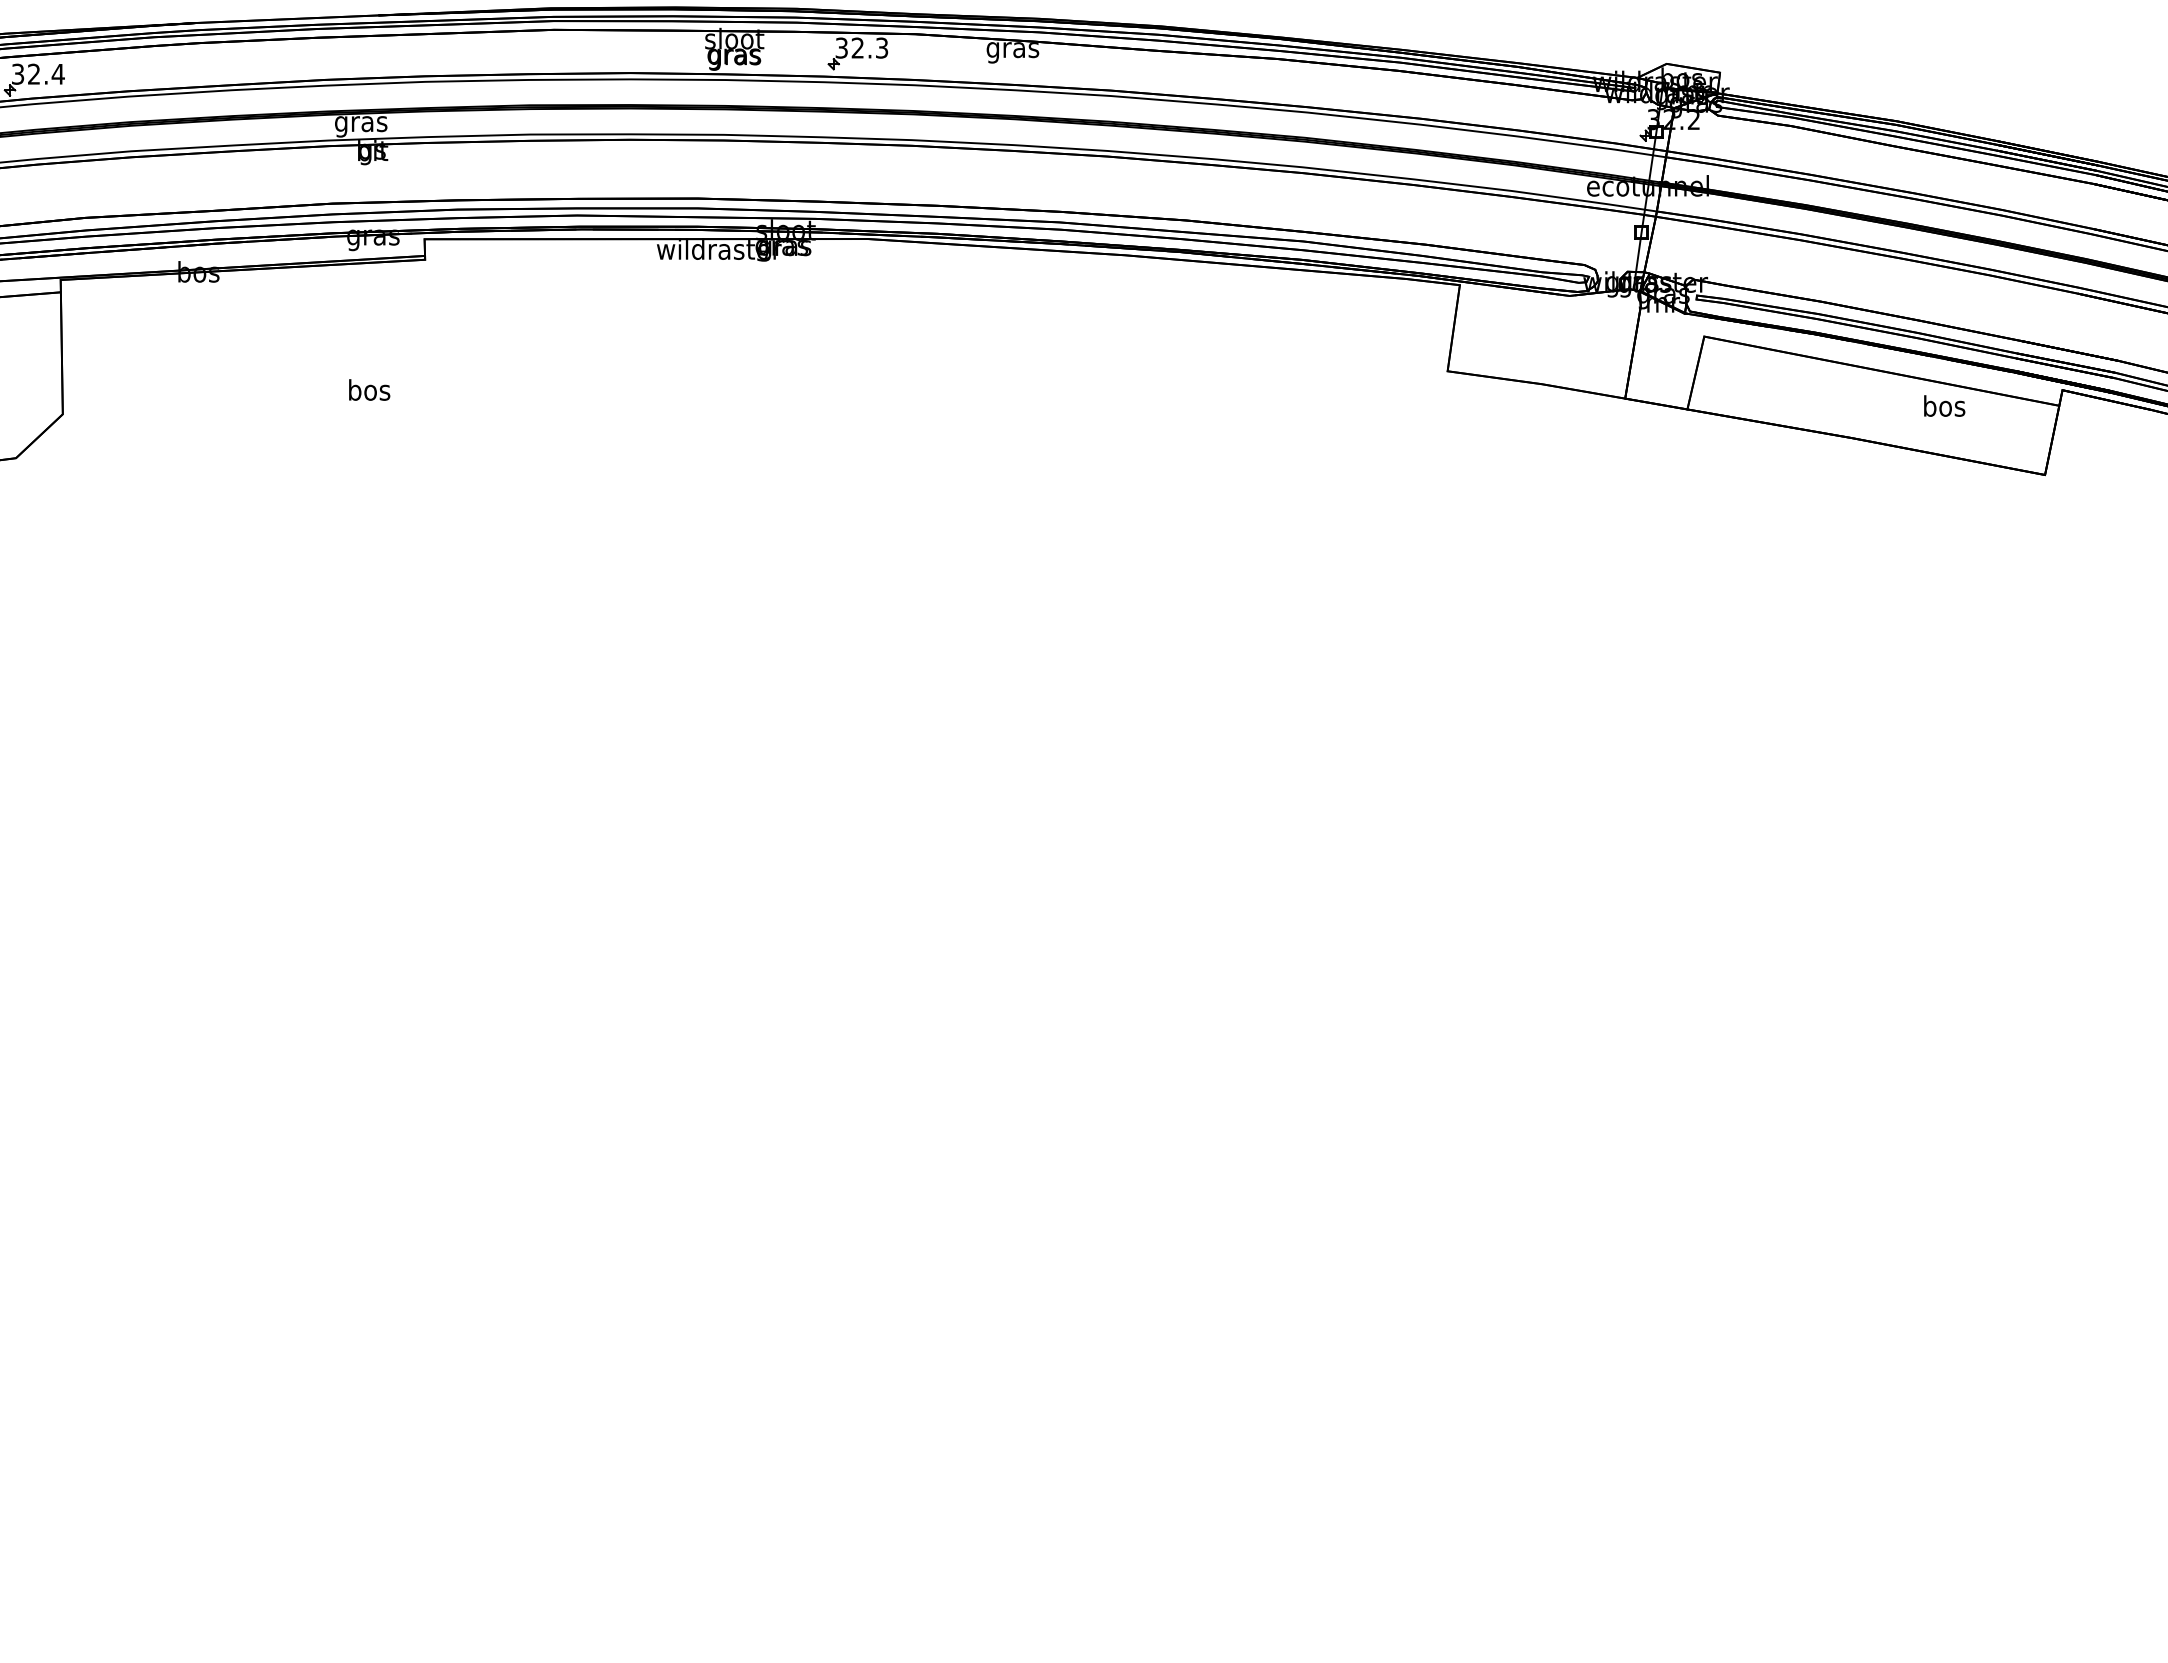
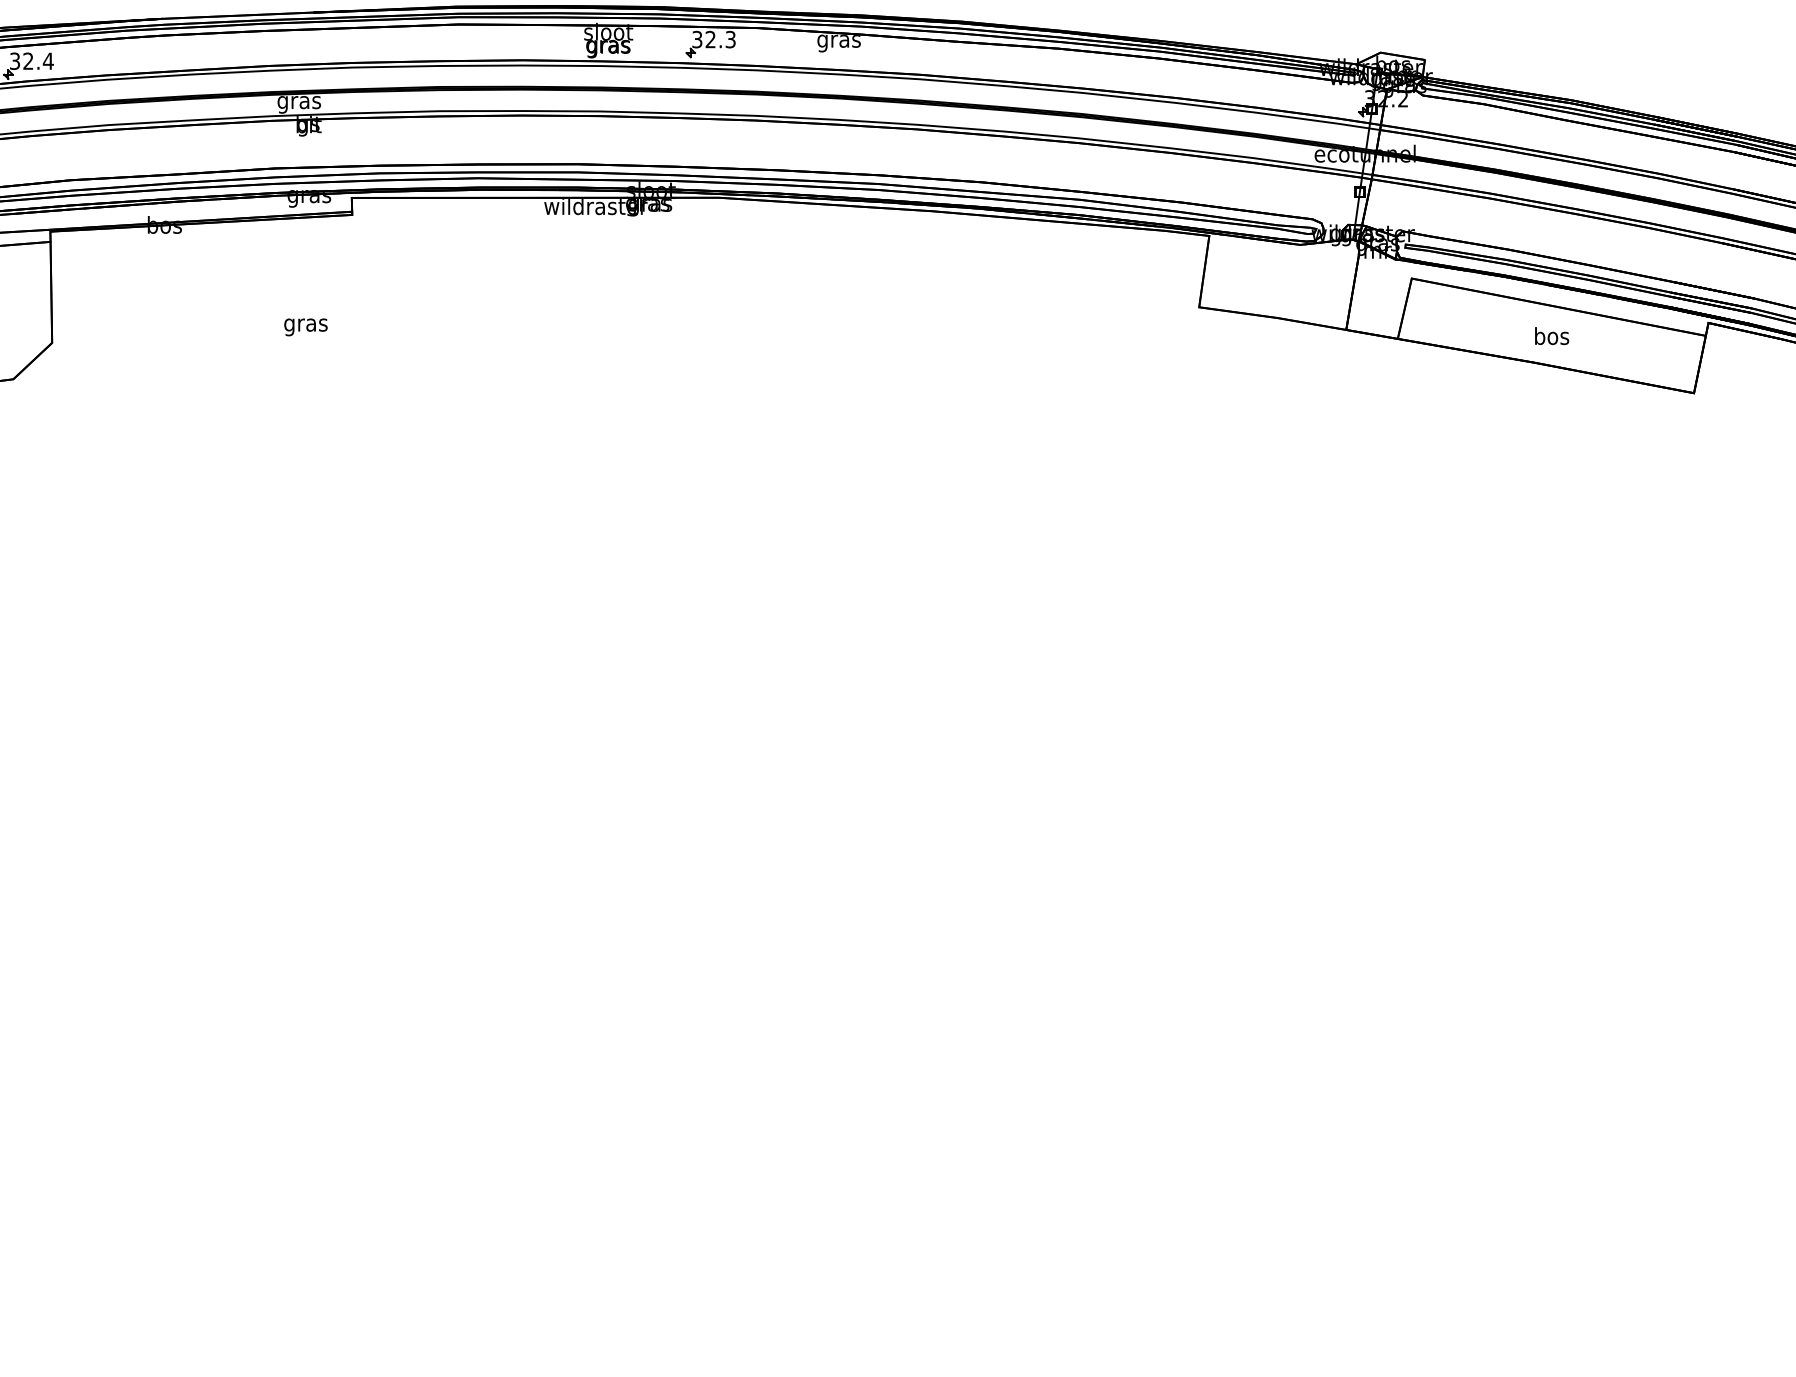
text: (369, 392) -> (306, 324), bos -> gras
text: (1944, 405) -> (1551, 335), moved

